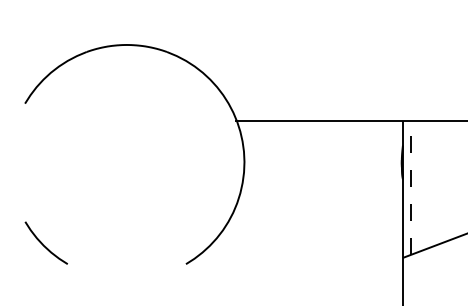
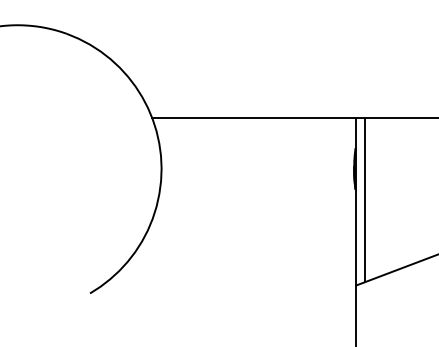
line: (410, 187) -> (364, 199), dashed -> solid

